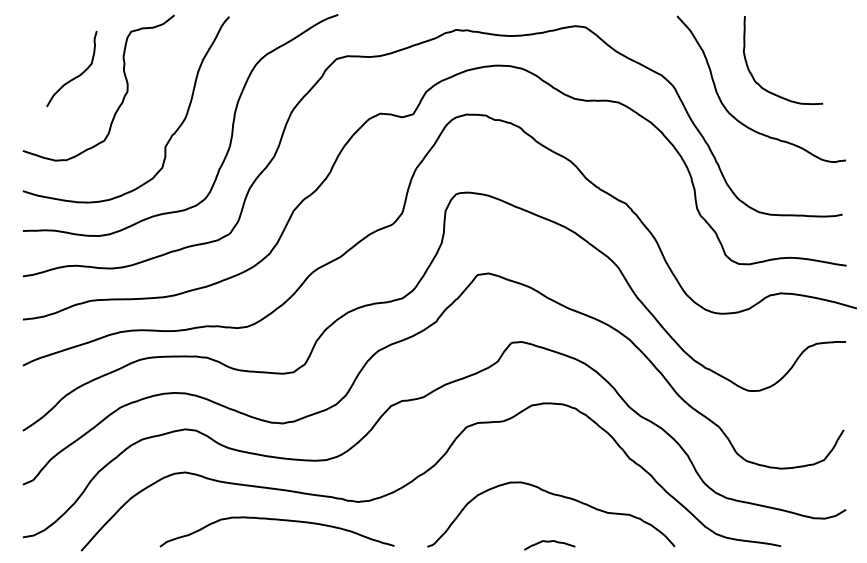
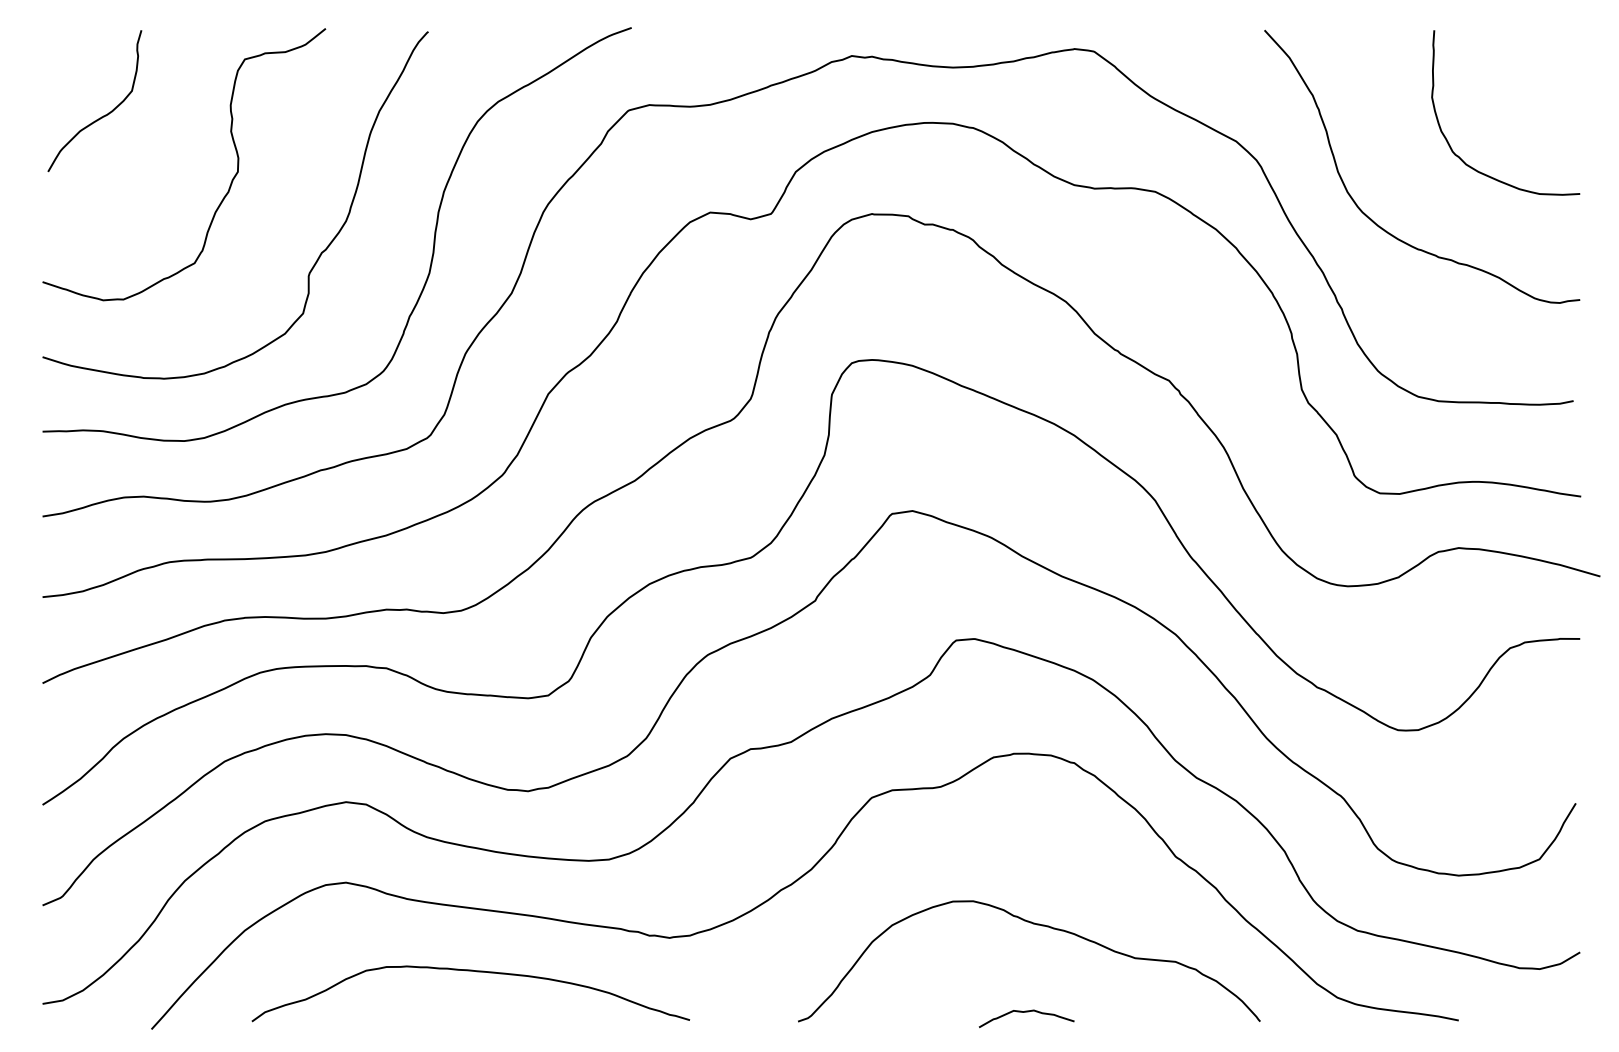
curve: (75, 76) -> (101, 115), moved
curve: (759, 83) -> (1461, 156), moved
curve: (276, 520) -> (469, 972), moved

